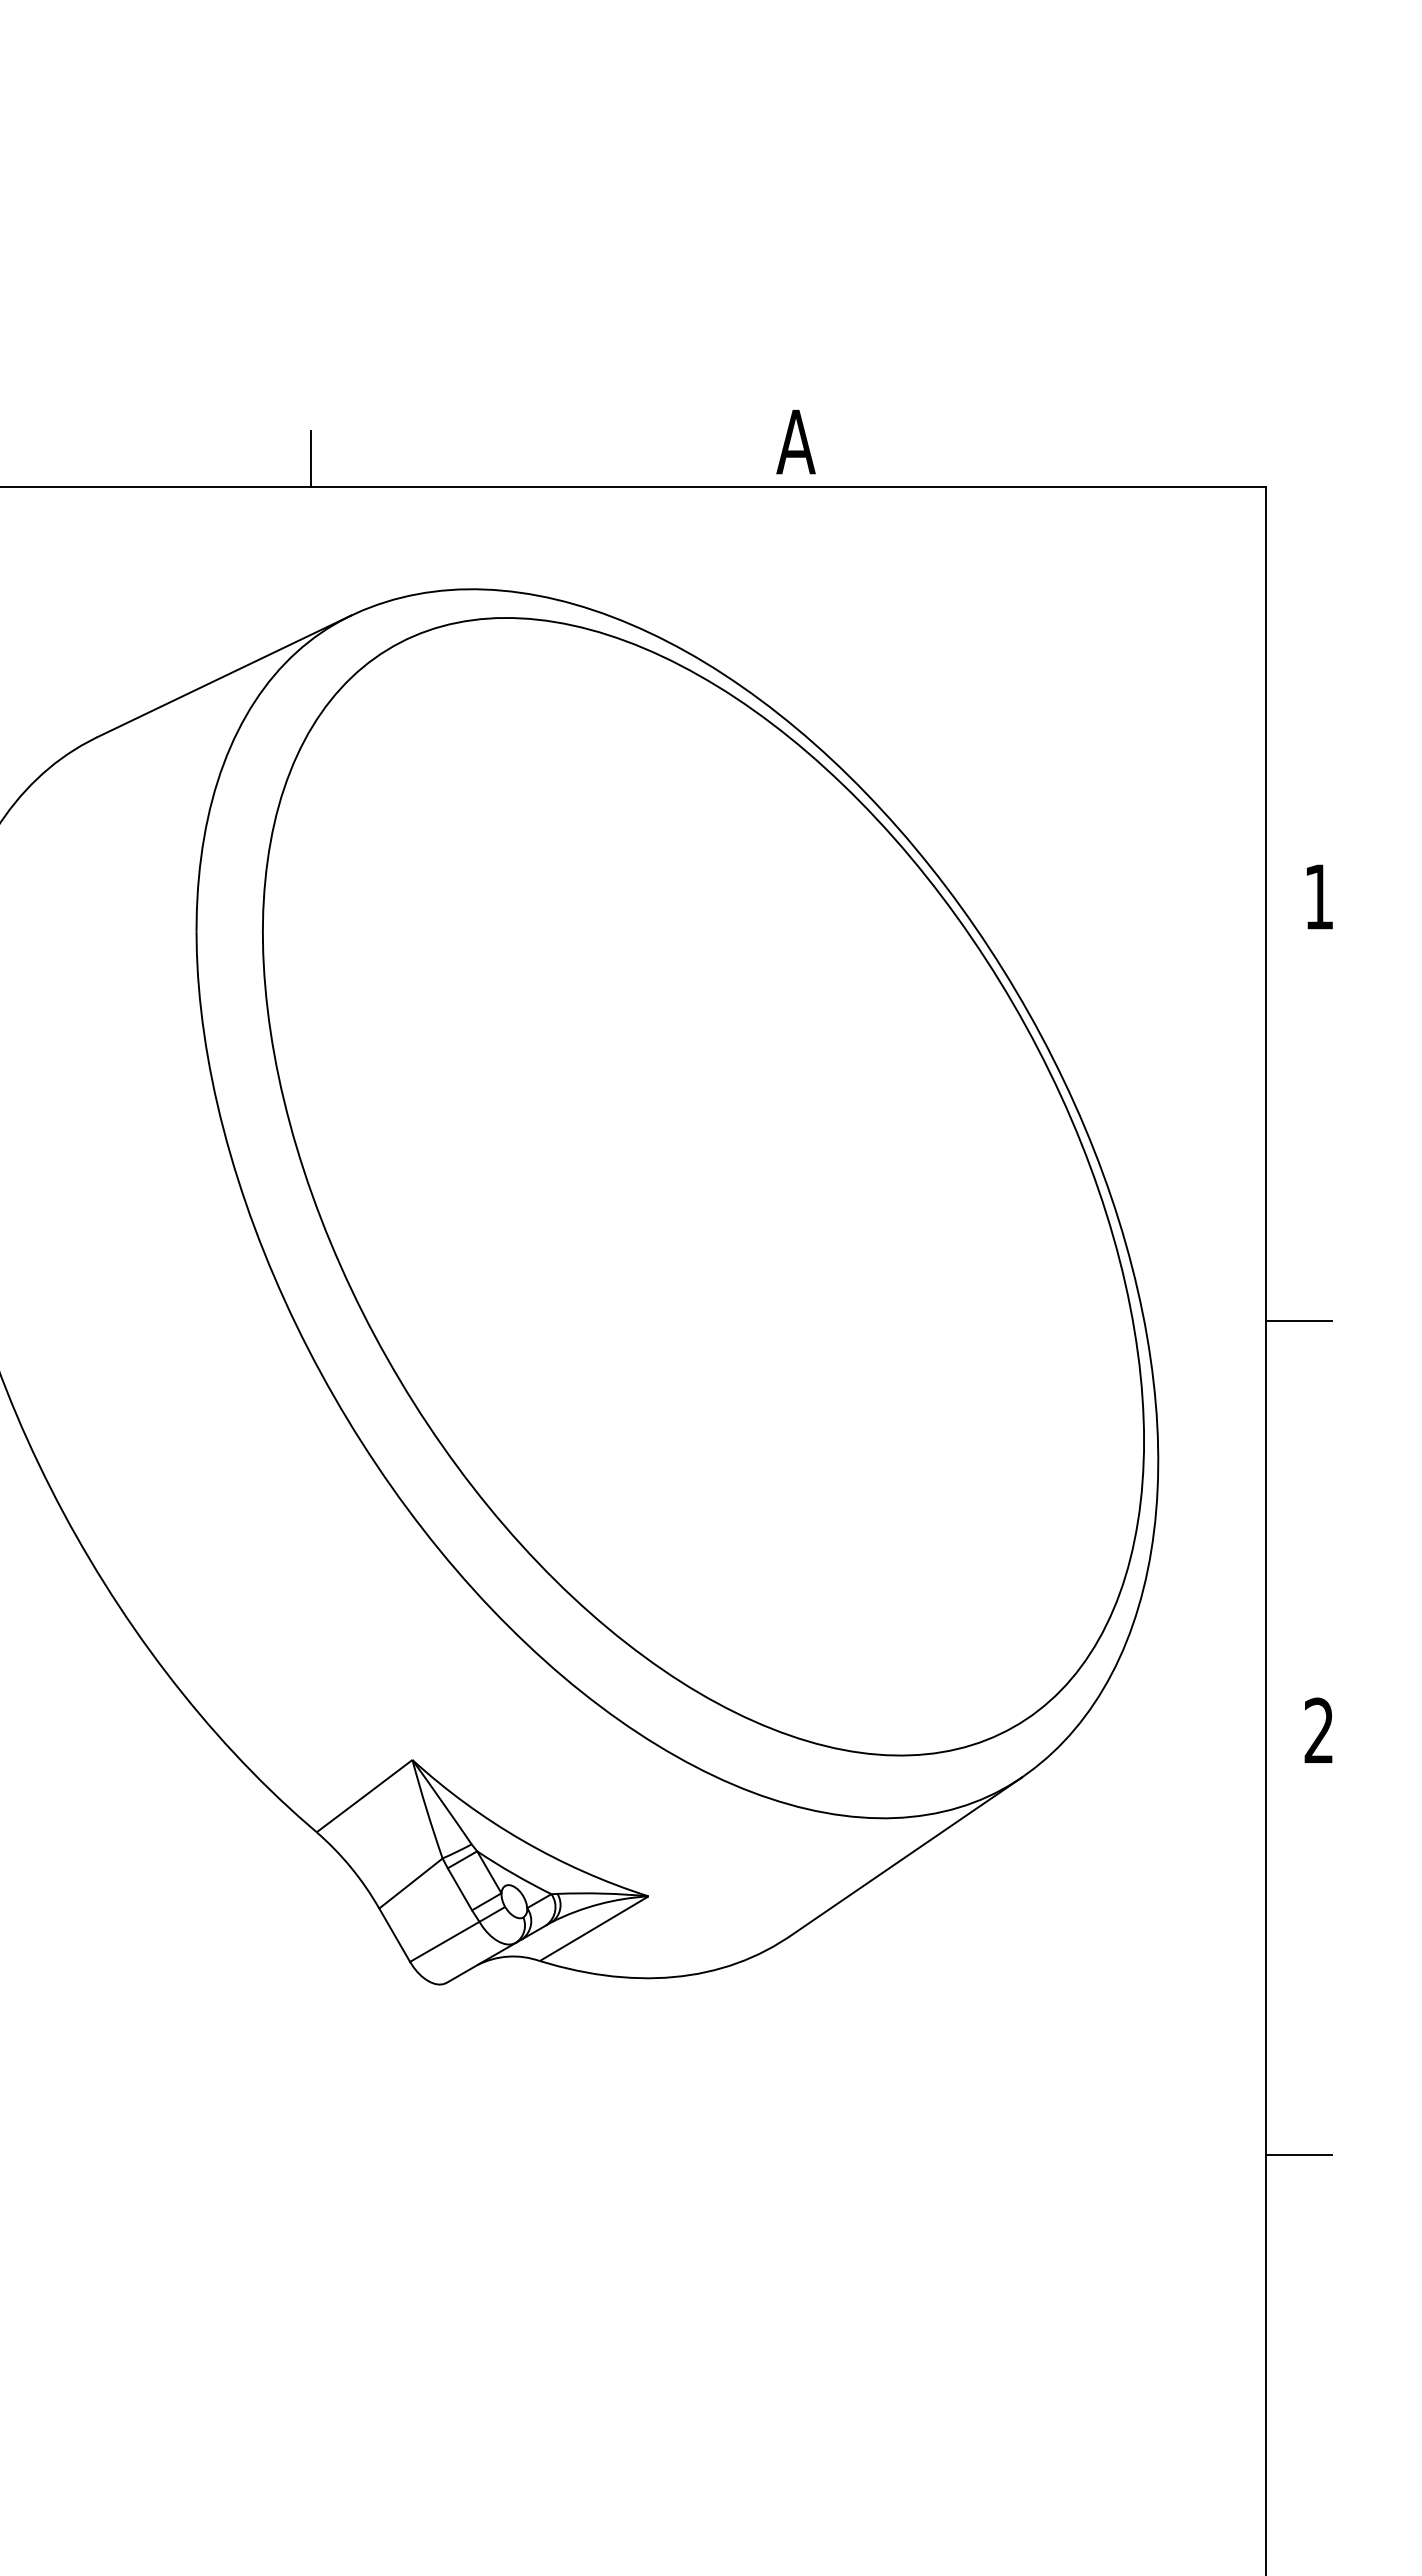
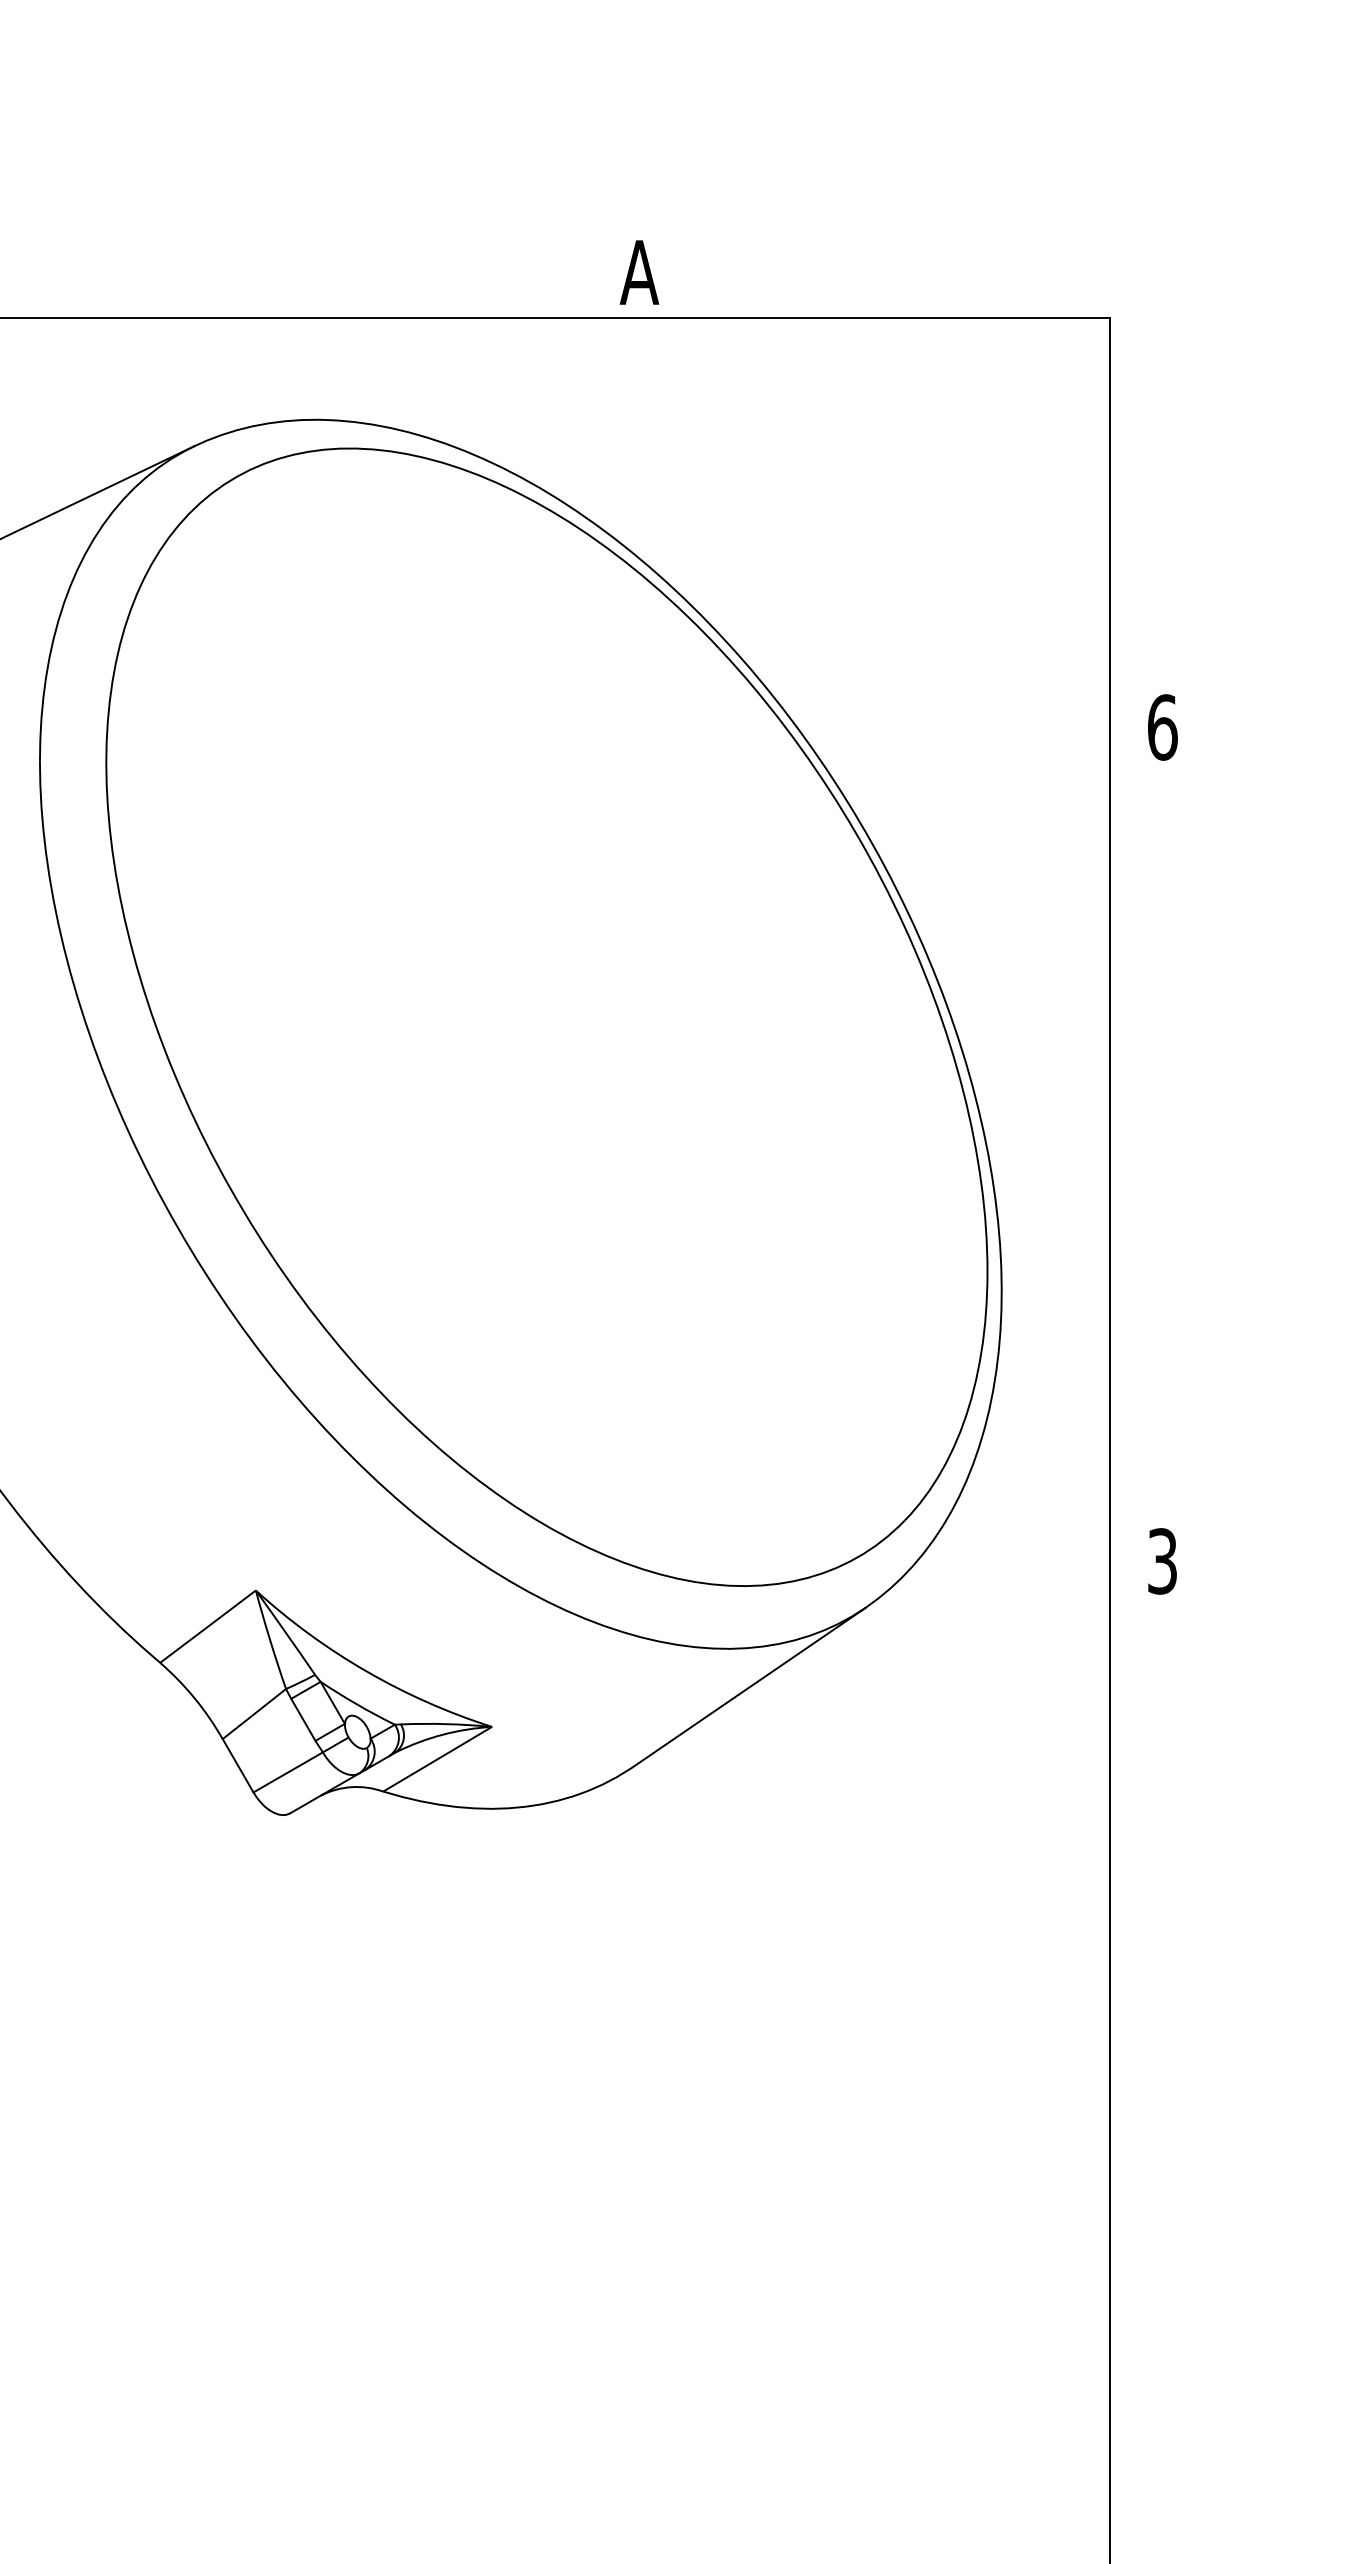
line: (310, 458) -> (153, 289), removed
text: (1319, 896) -> (1162, 727), 1 -> 6
line: (1299, 1321) -> (1142, 1152), removed
text: (1318, 1730) -> (1161, 1561), 2 -> 3
line: (1299, 2155) -> (1142, 1986), removed

